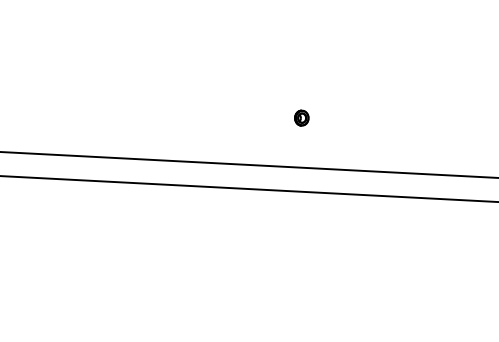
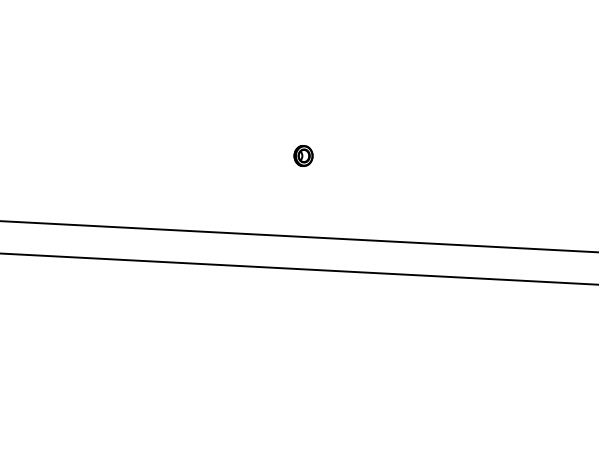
part: (301, 117) -> (303, 155), moved

